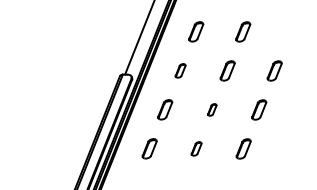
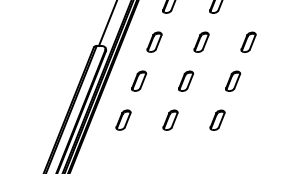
part: (180, 70) -> (154, 41), size x1.43
part: (212, 109) -> (186, 80), size x1.67
part: (196, 148) -> (170, 119), size x1.43

